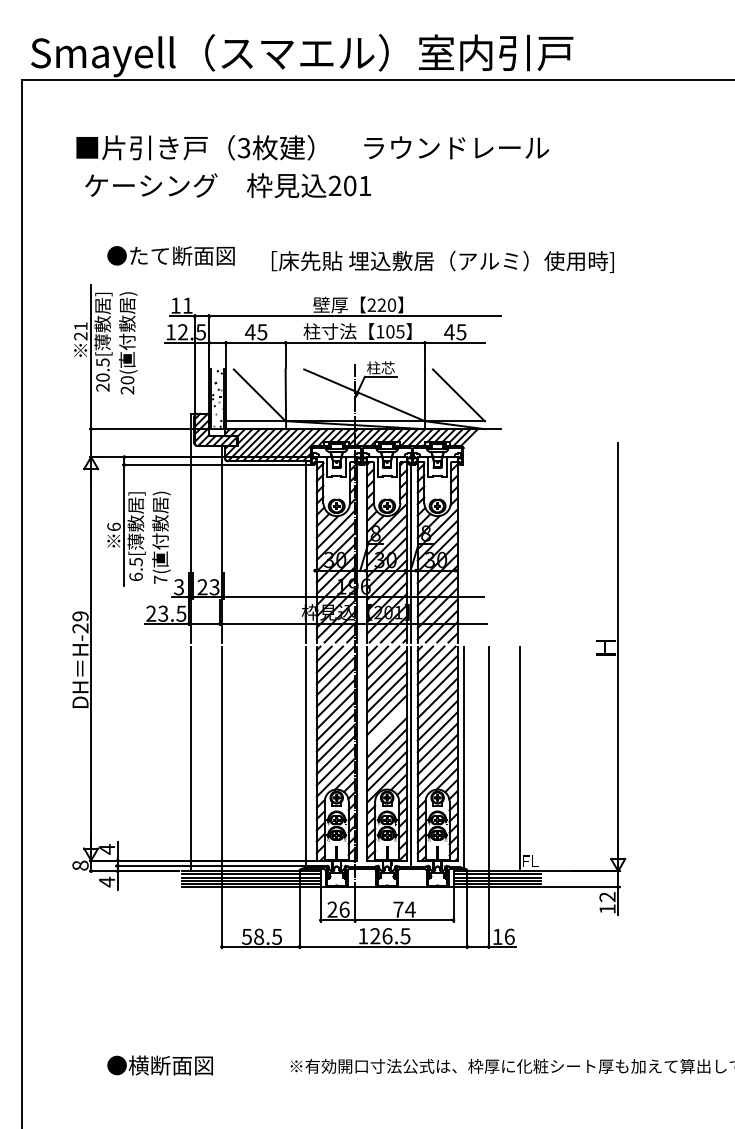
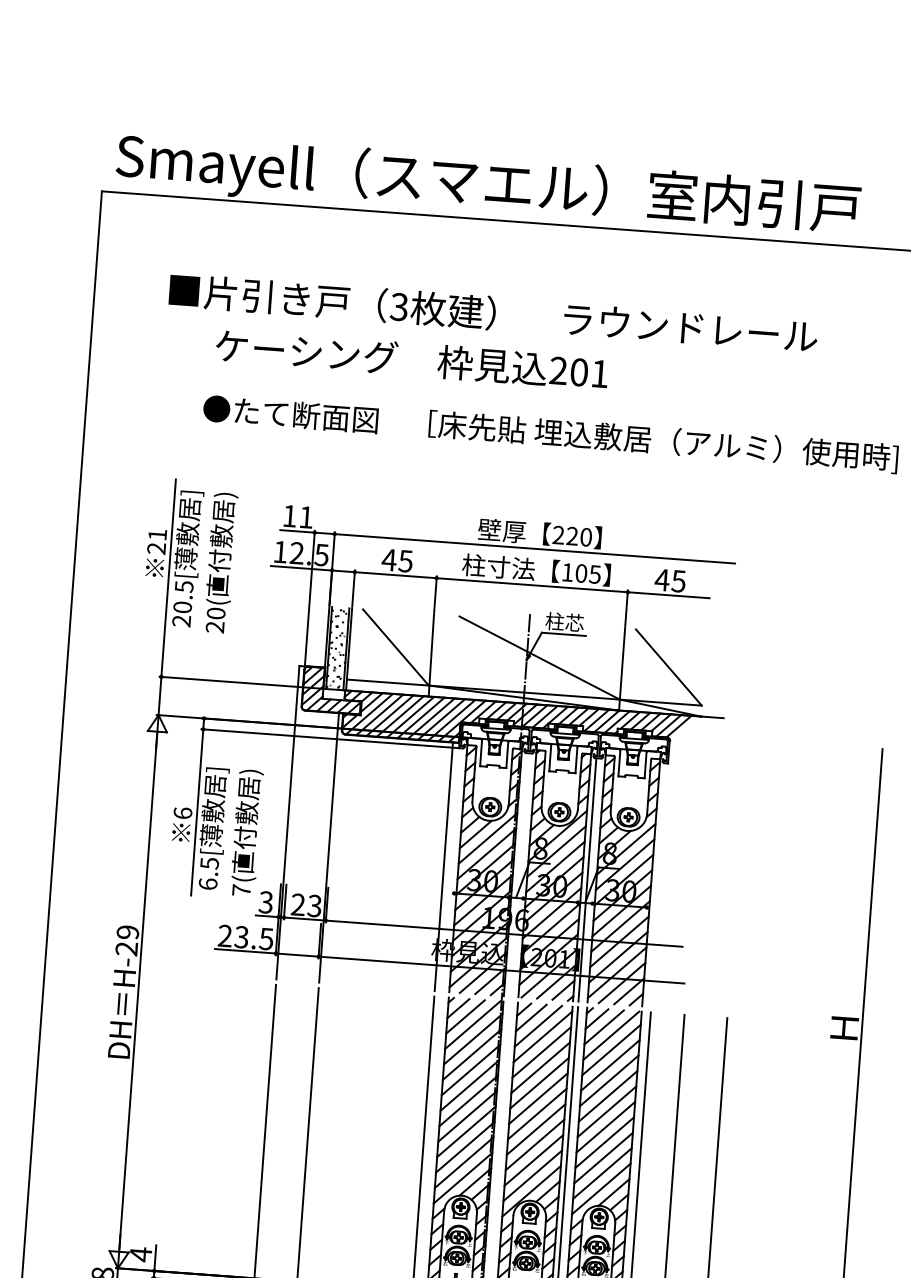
text: (227, 185) -> (411, 359), moved
text: (170, 255) -> (290, 413), moved
text: (442, 261) -> (662, 441), moved
line: (387, 726) -> (537, 1114), added

